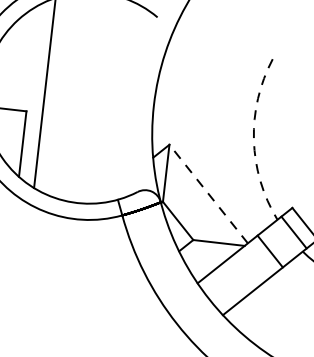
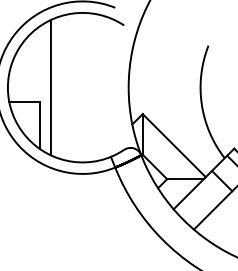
arc: (253, 140) -> (201, 104), dashed -> solid
line: (209, 193) -> (174, 145), dashed -> solid

